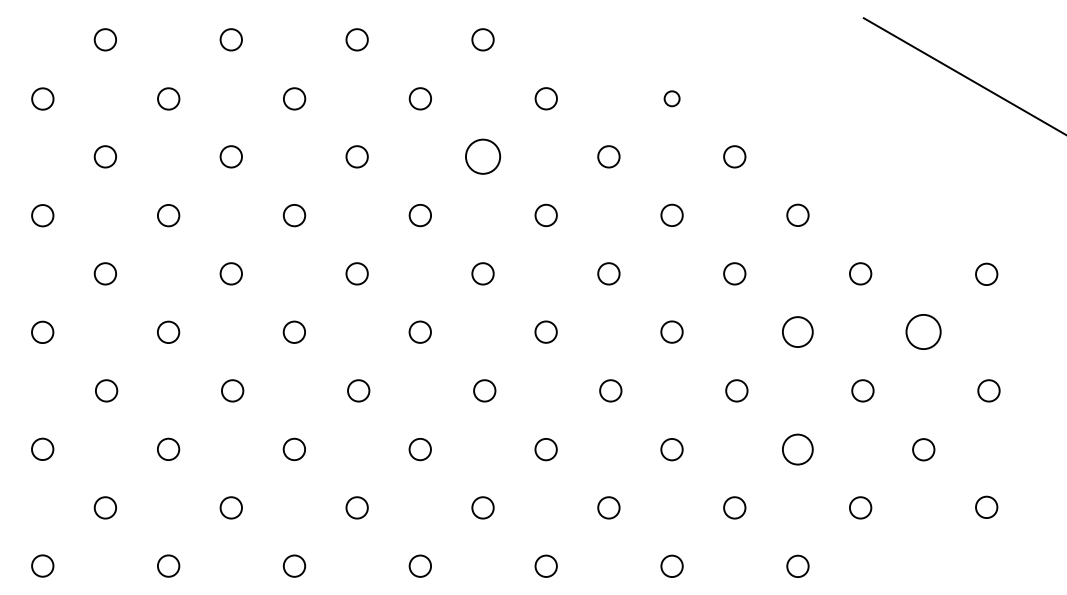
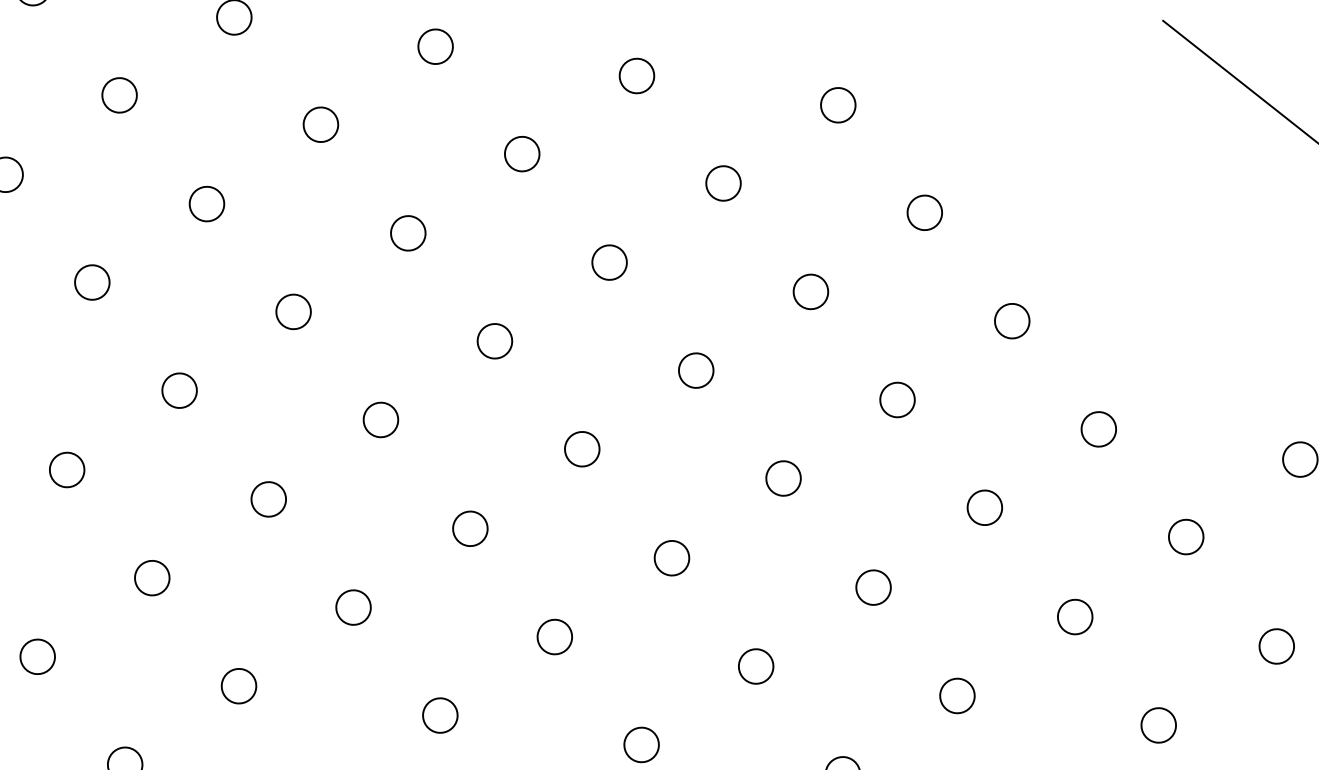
circle: (671, 98) -> (837, 104), size x1.43
circle: (482, 156) -> (521, 153), size x0.62
circle: (797, 331) -> (984, 506), size x0.71
circle: (923, 331) -> (1185, 536), size x0.62
circle: (797, 449) -> (956, 695), size x0.71

